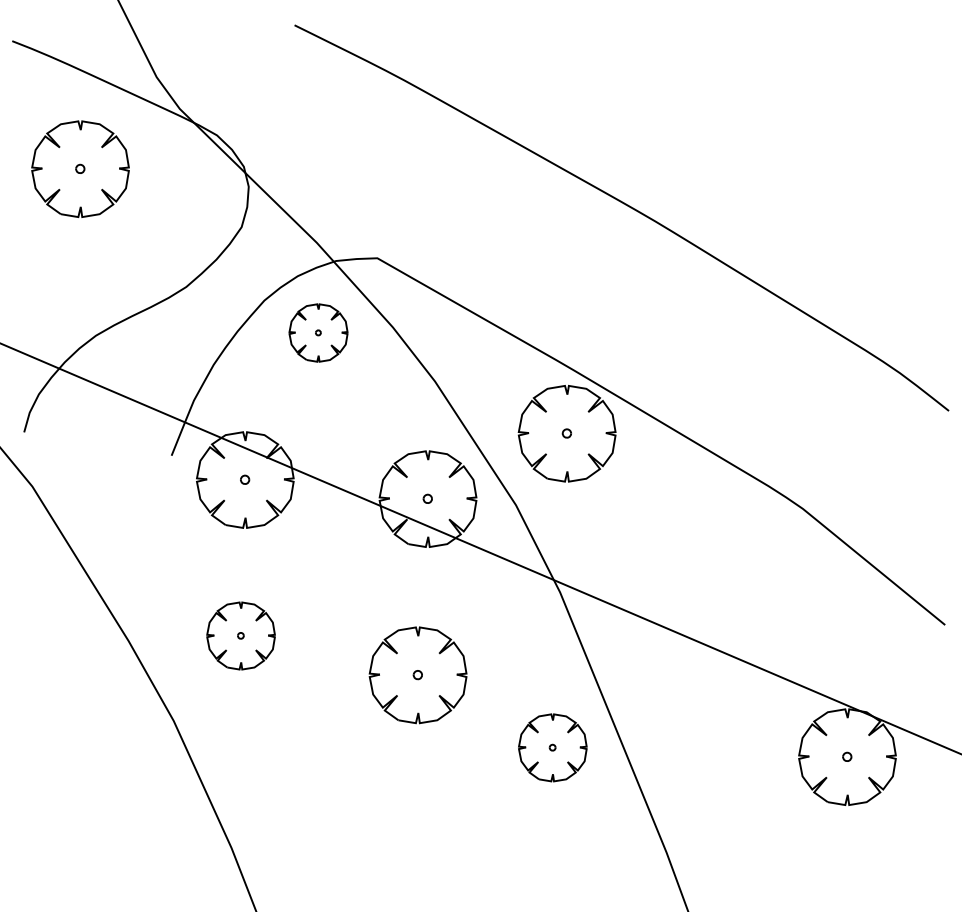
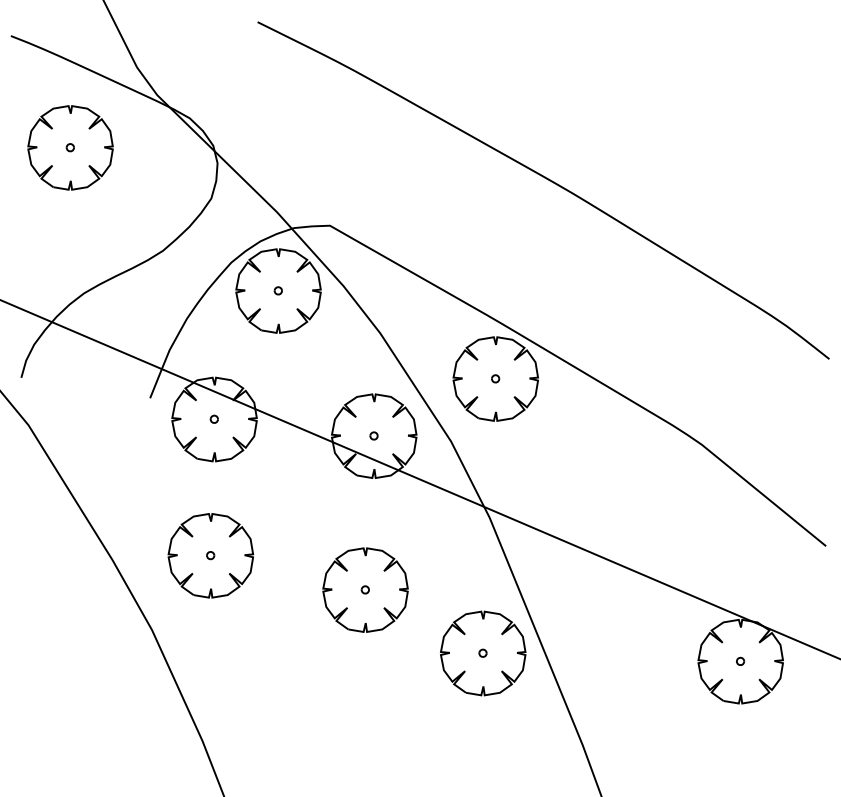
part: (318, 332) -> (278, 290), size x1.67
part: (240, 635) -> (210, 555), size x1.43
part: (552, 747) -> (482, 653), size x1.43

